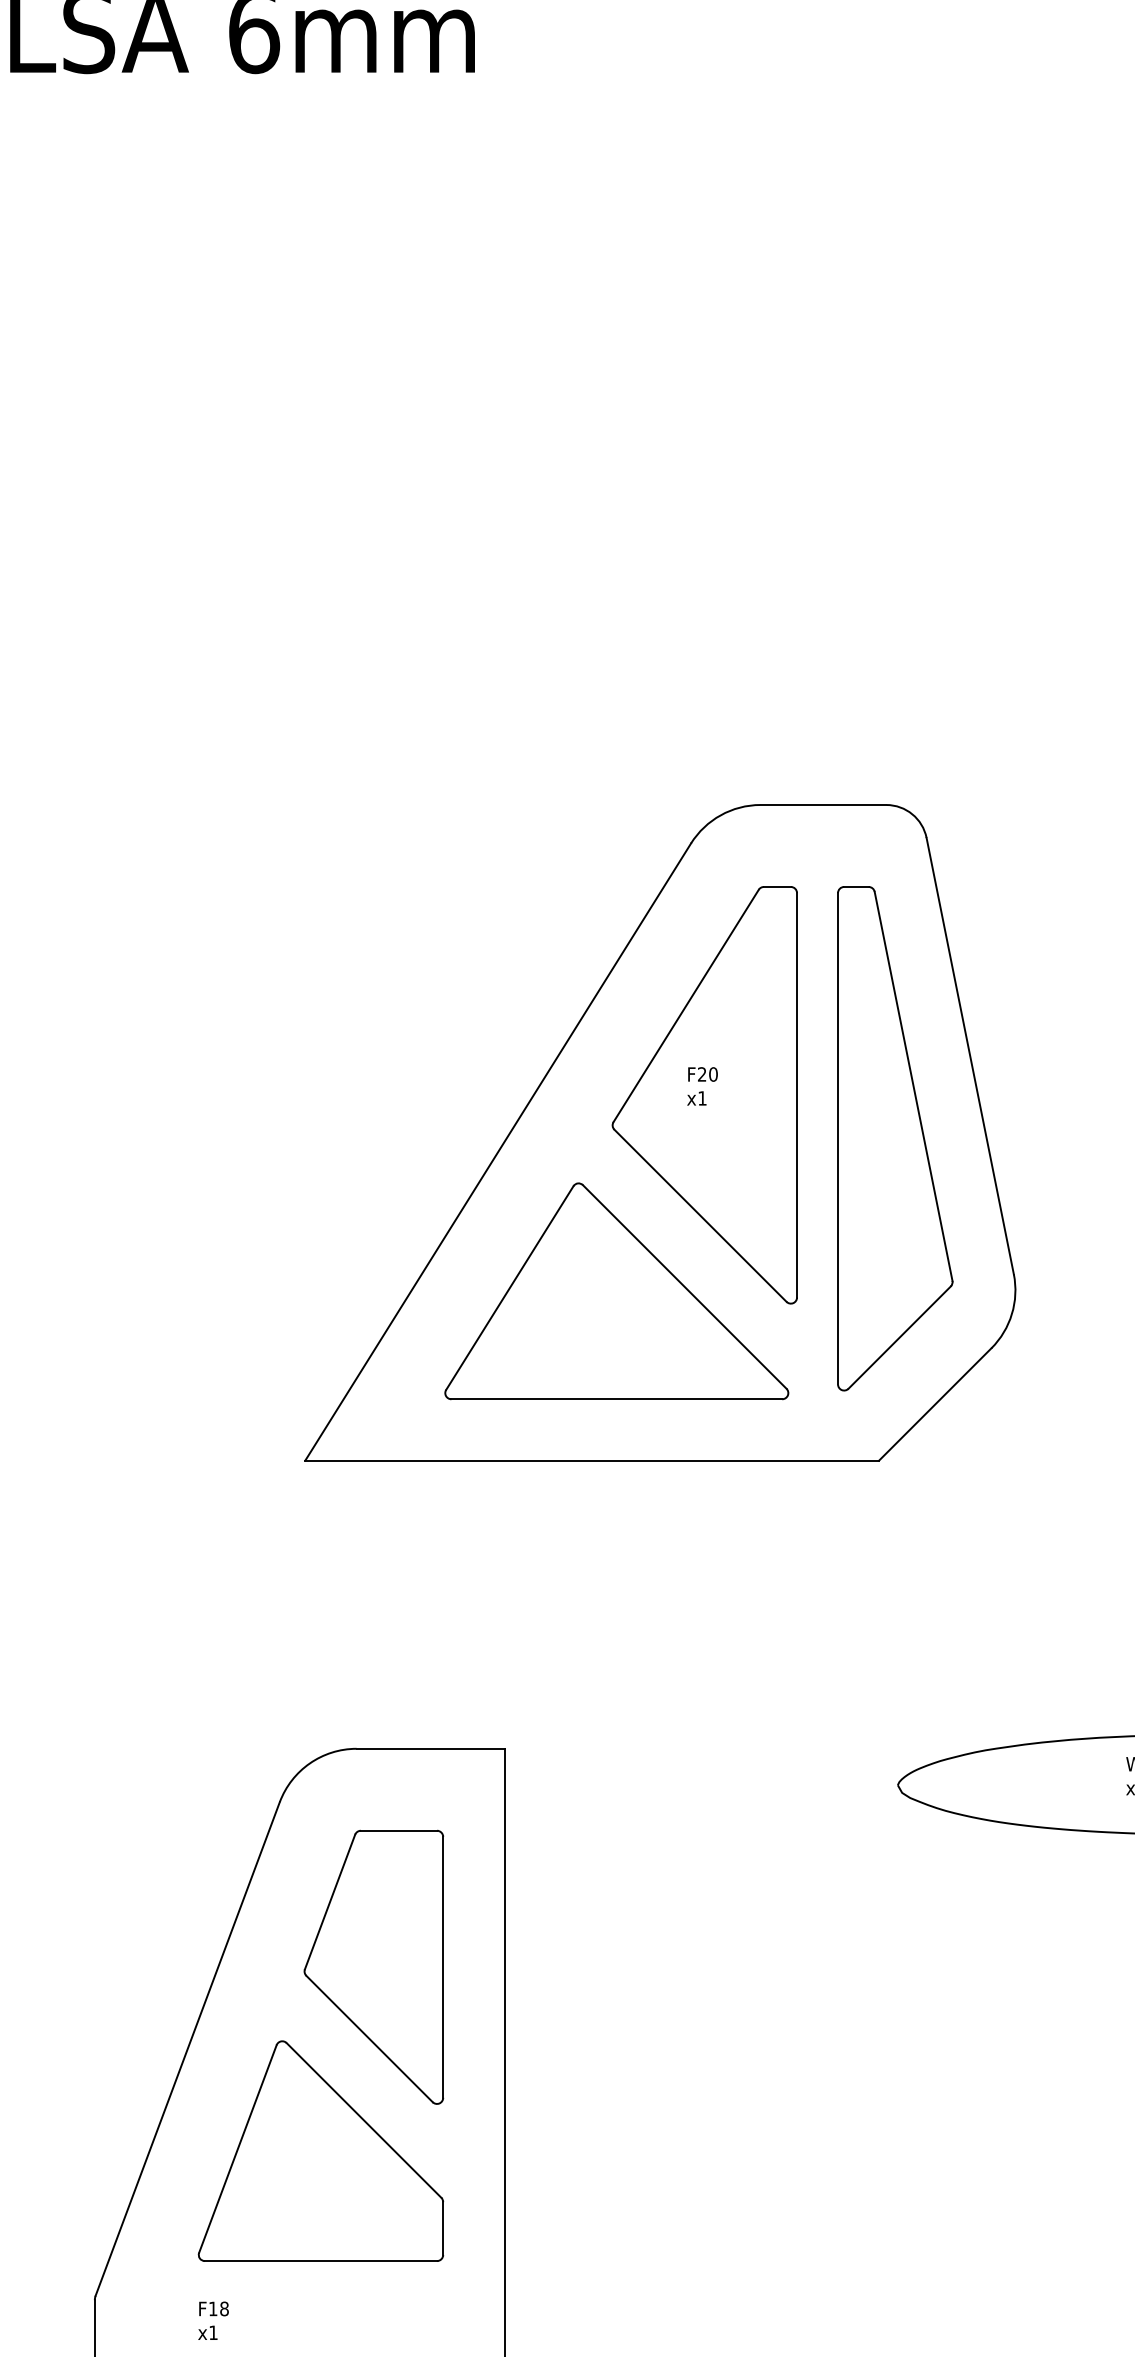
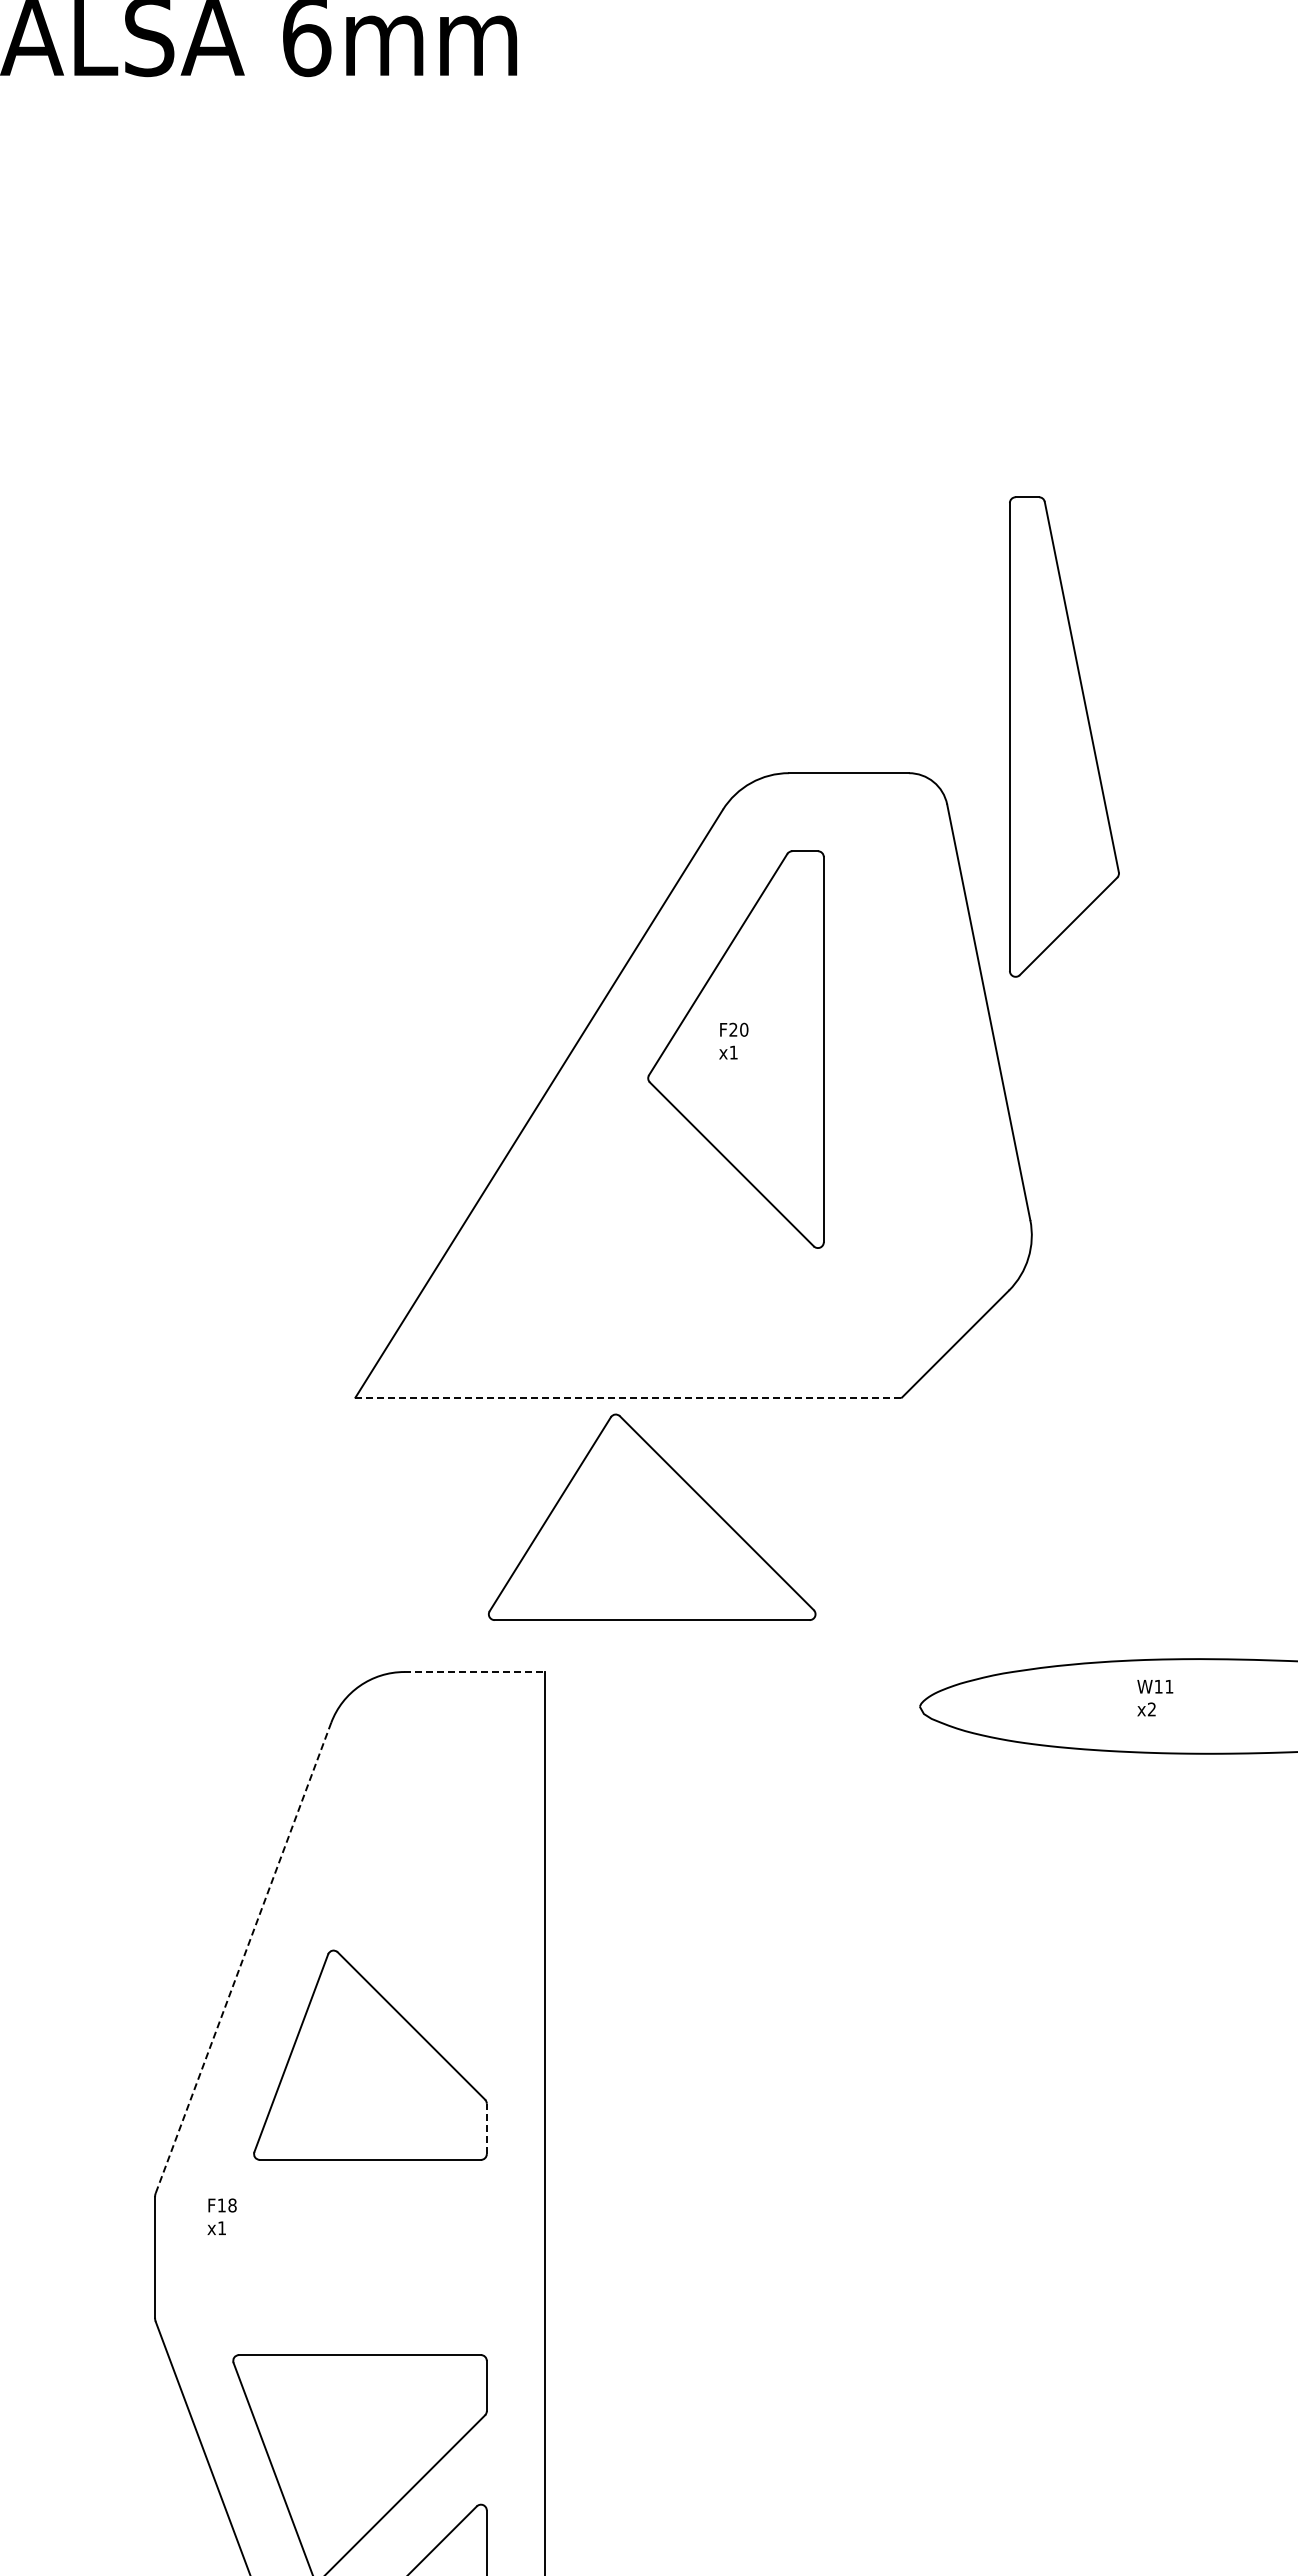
part: (895, 1138) -> (1064, 736), moved
part: (617, 1290) -> (652, 1516), moved
line: (592, 1460) -> (629, 1397), solid -> dashed
line: (431, 1749) -> (475, 1672), solid -> dashed
part: (373, 1967) -> (420, 1880), removed
line: (187, 2048) -> (243, 1957), solid -> dashed
line: (442, 2228) -> (486, 2128), solid -> dashed
text: (212, 2320) -> (221, 2216), moved

